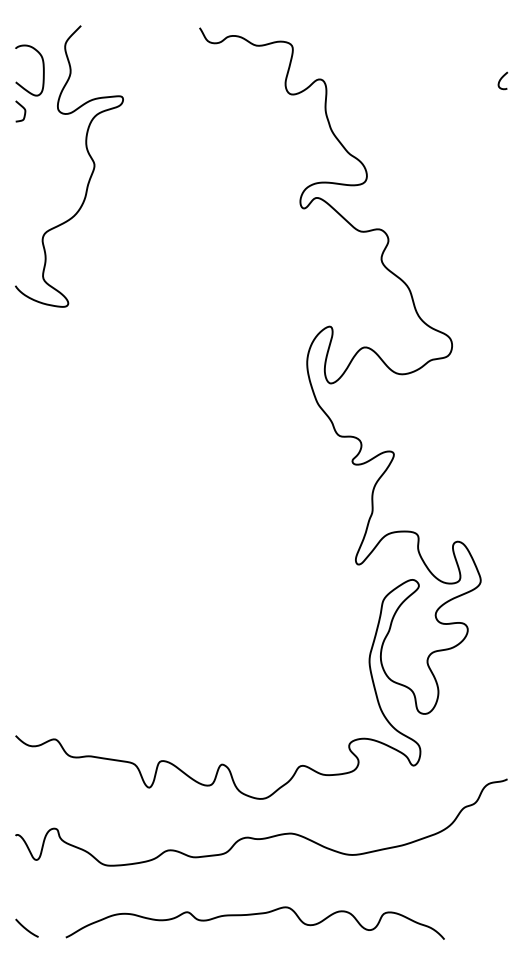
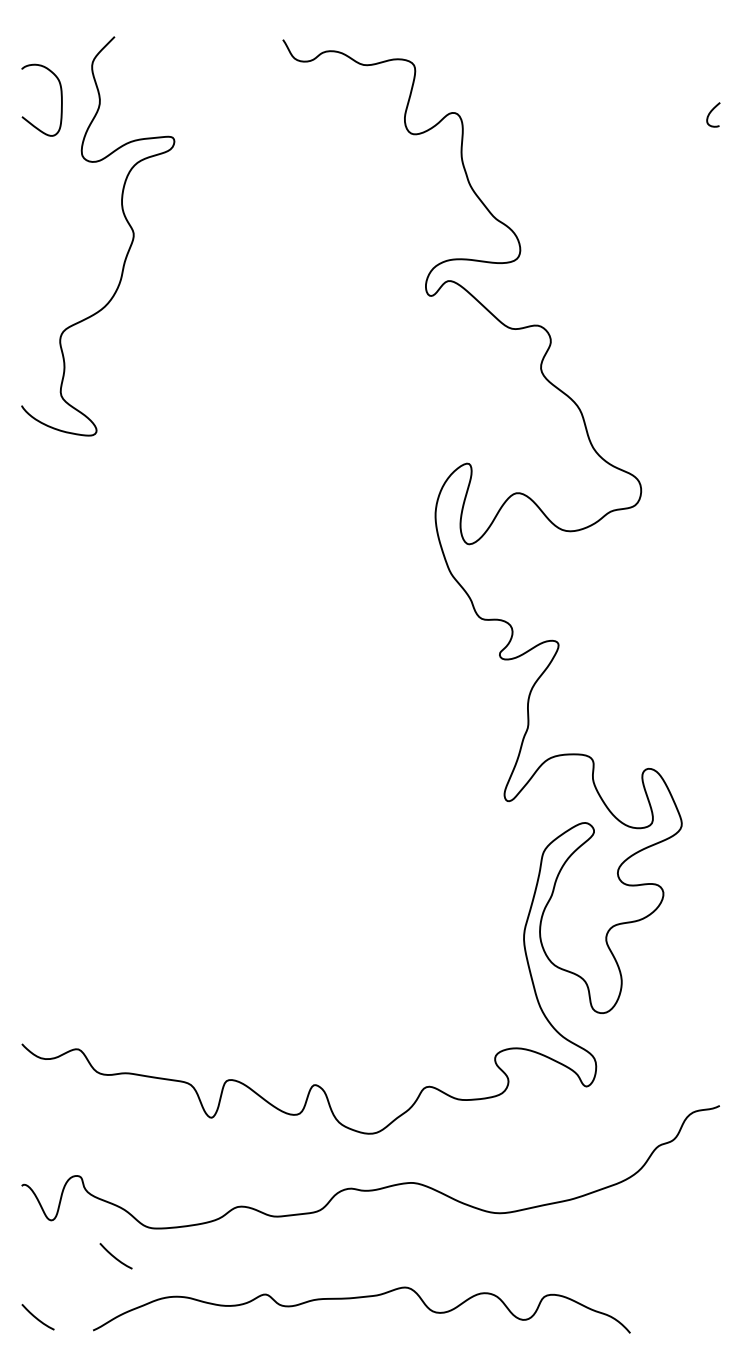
curve: (23, 109) -> (33, 155), removed
curve: (81, 885) -> (115, 1256), added

